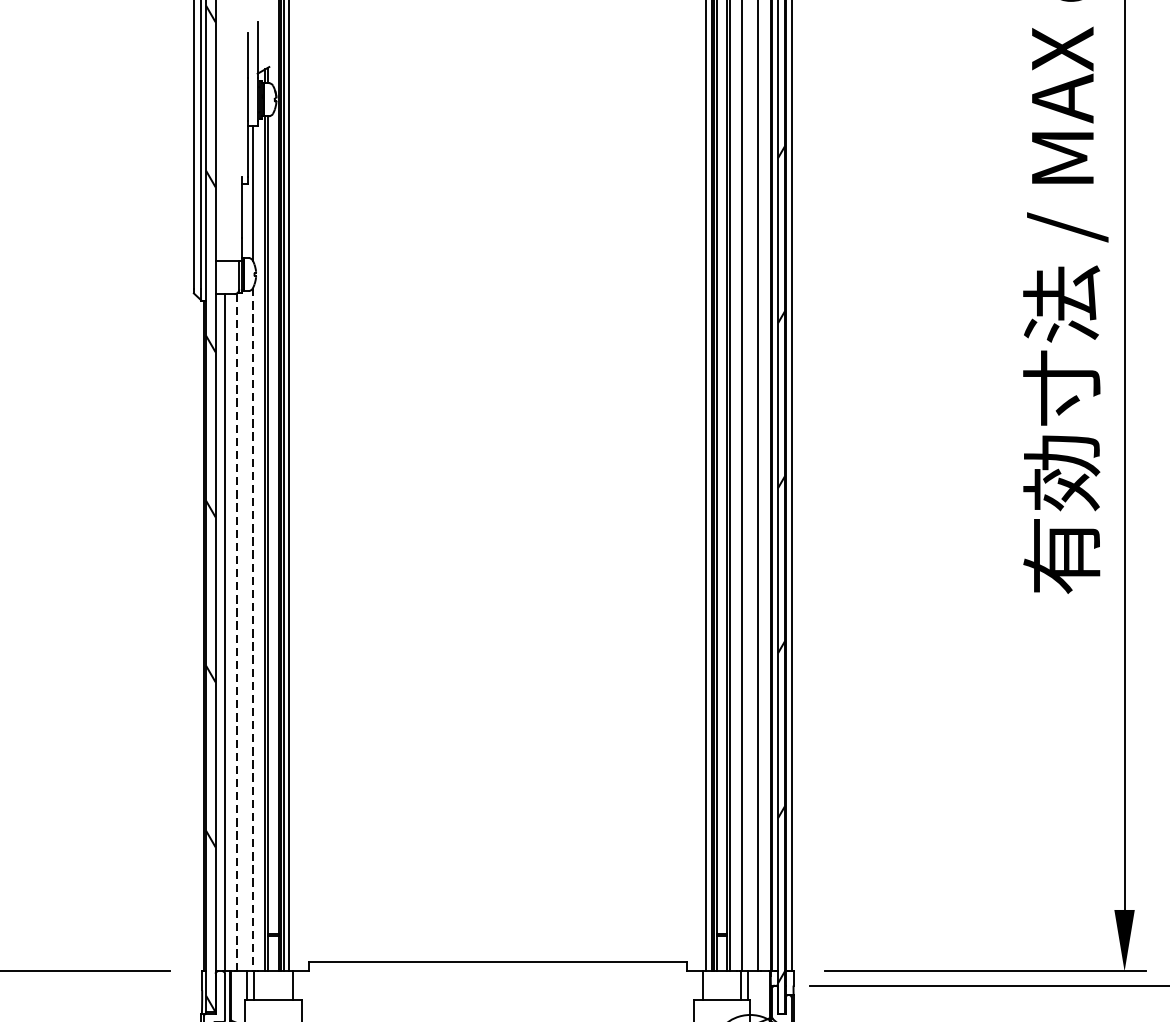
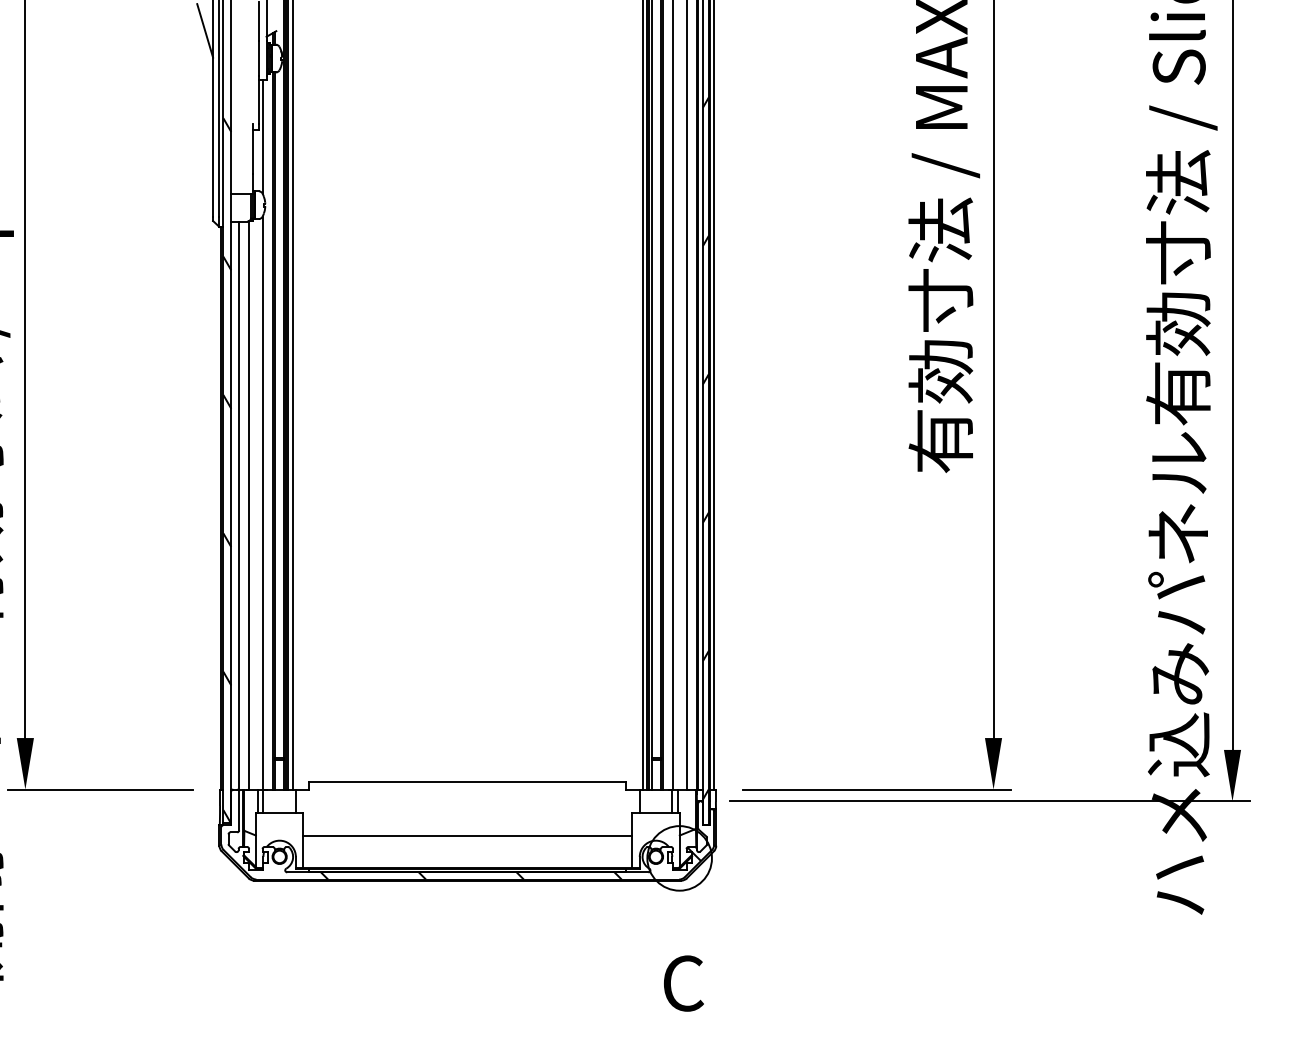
line: (184, 66) -> (205, 30), added
line: (252, 630) -> (262, 503), dashed -> solid
line: (237, 632) -> (249, 505), dashed -> solid

